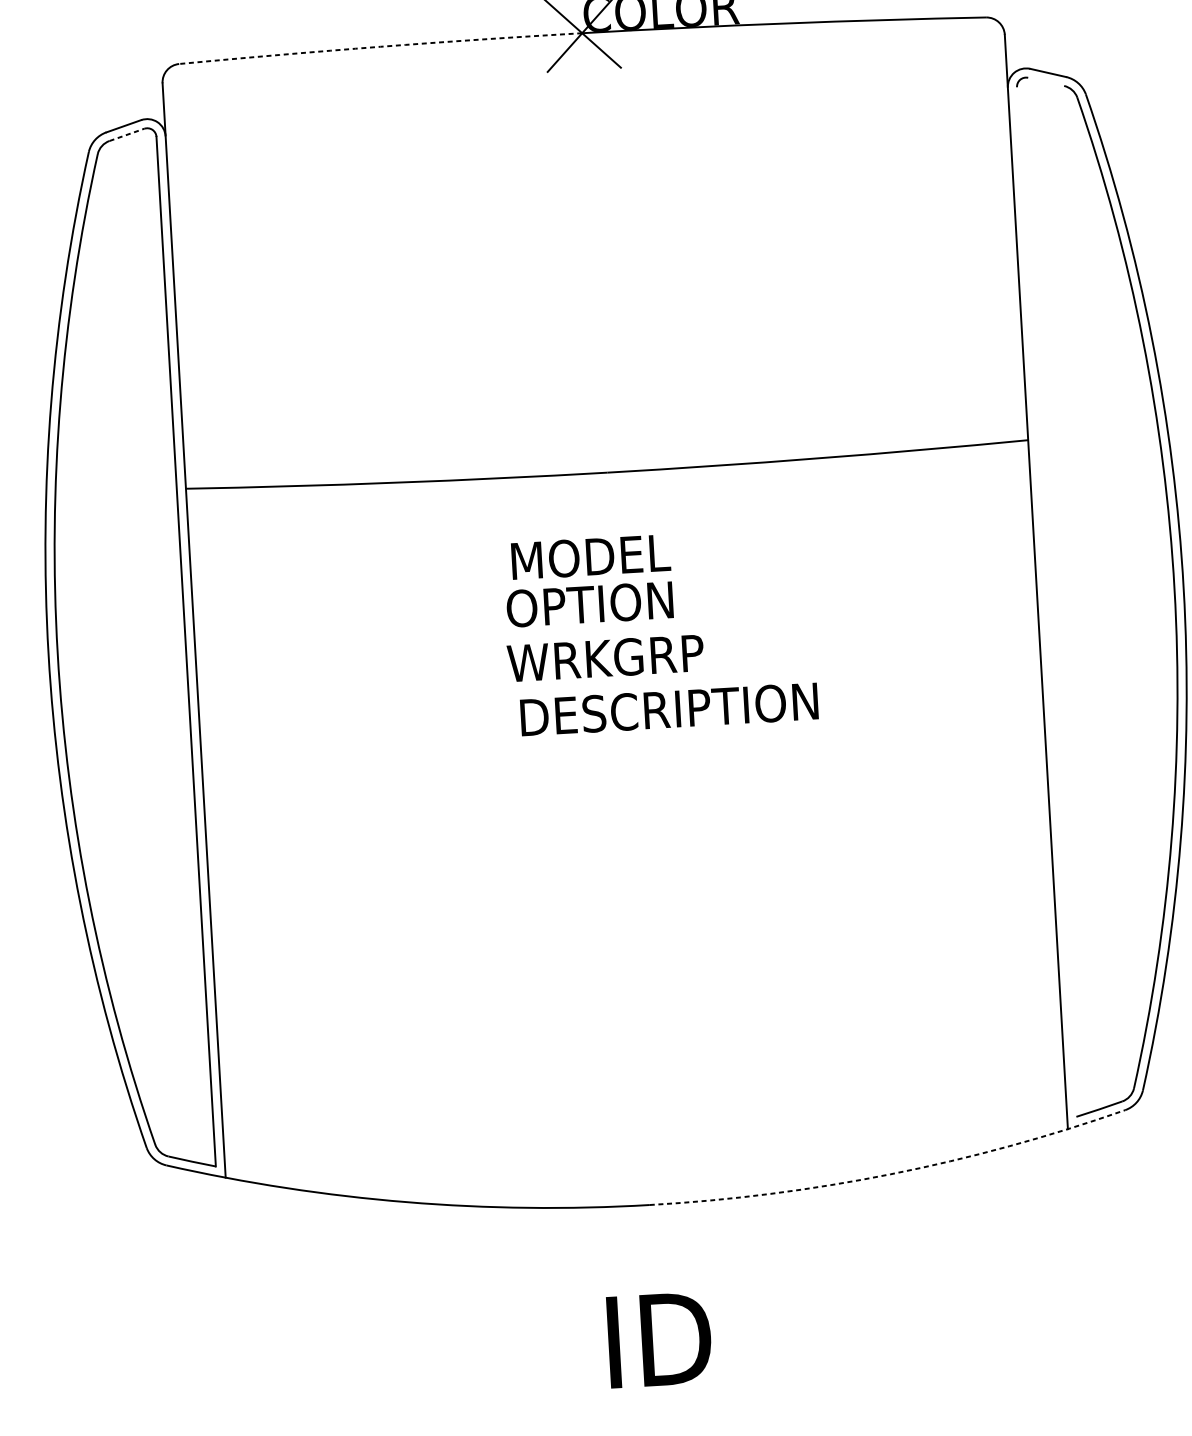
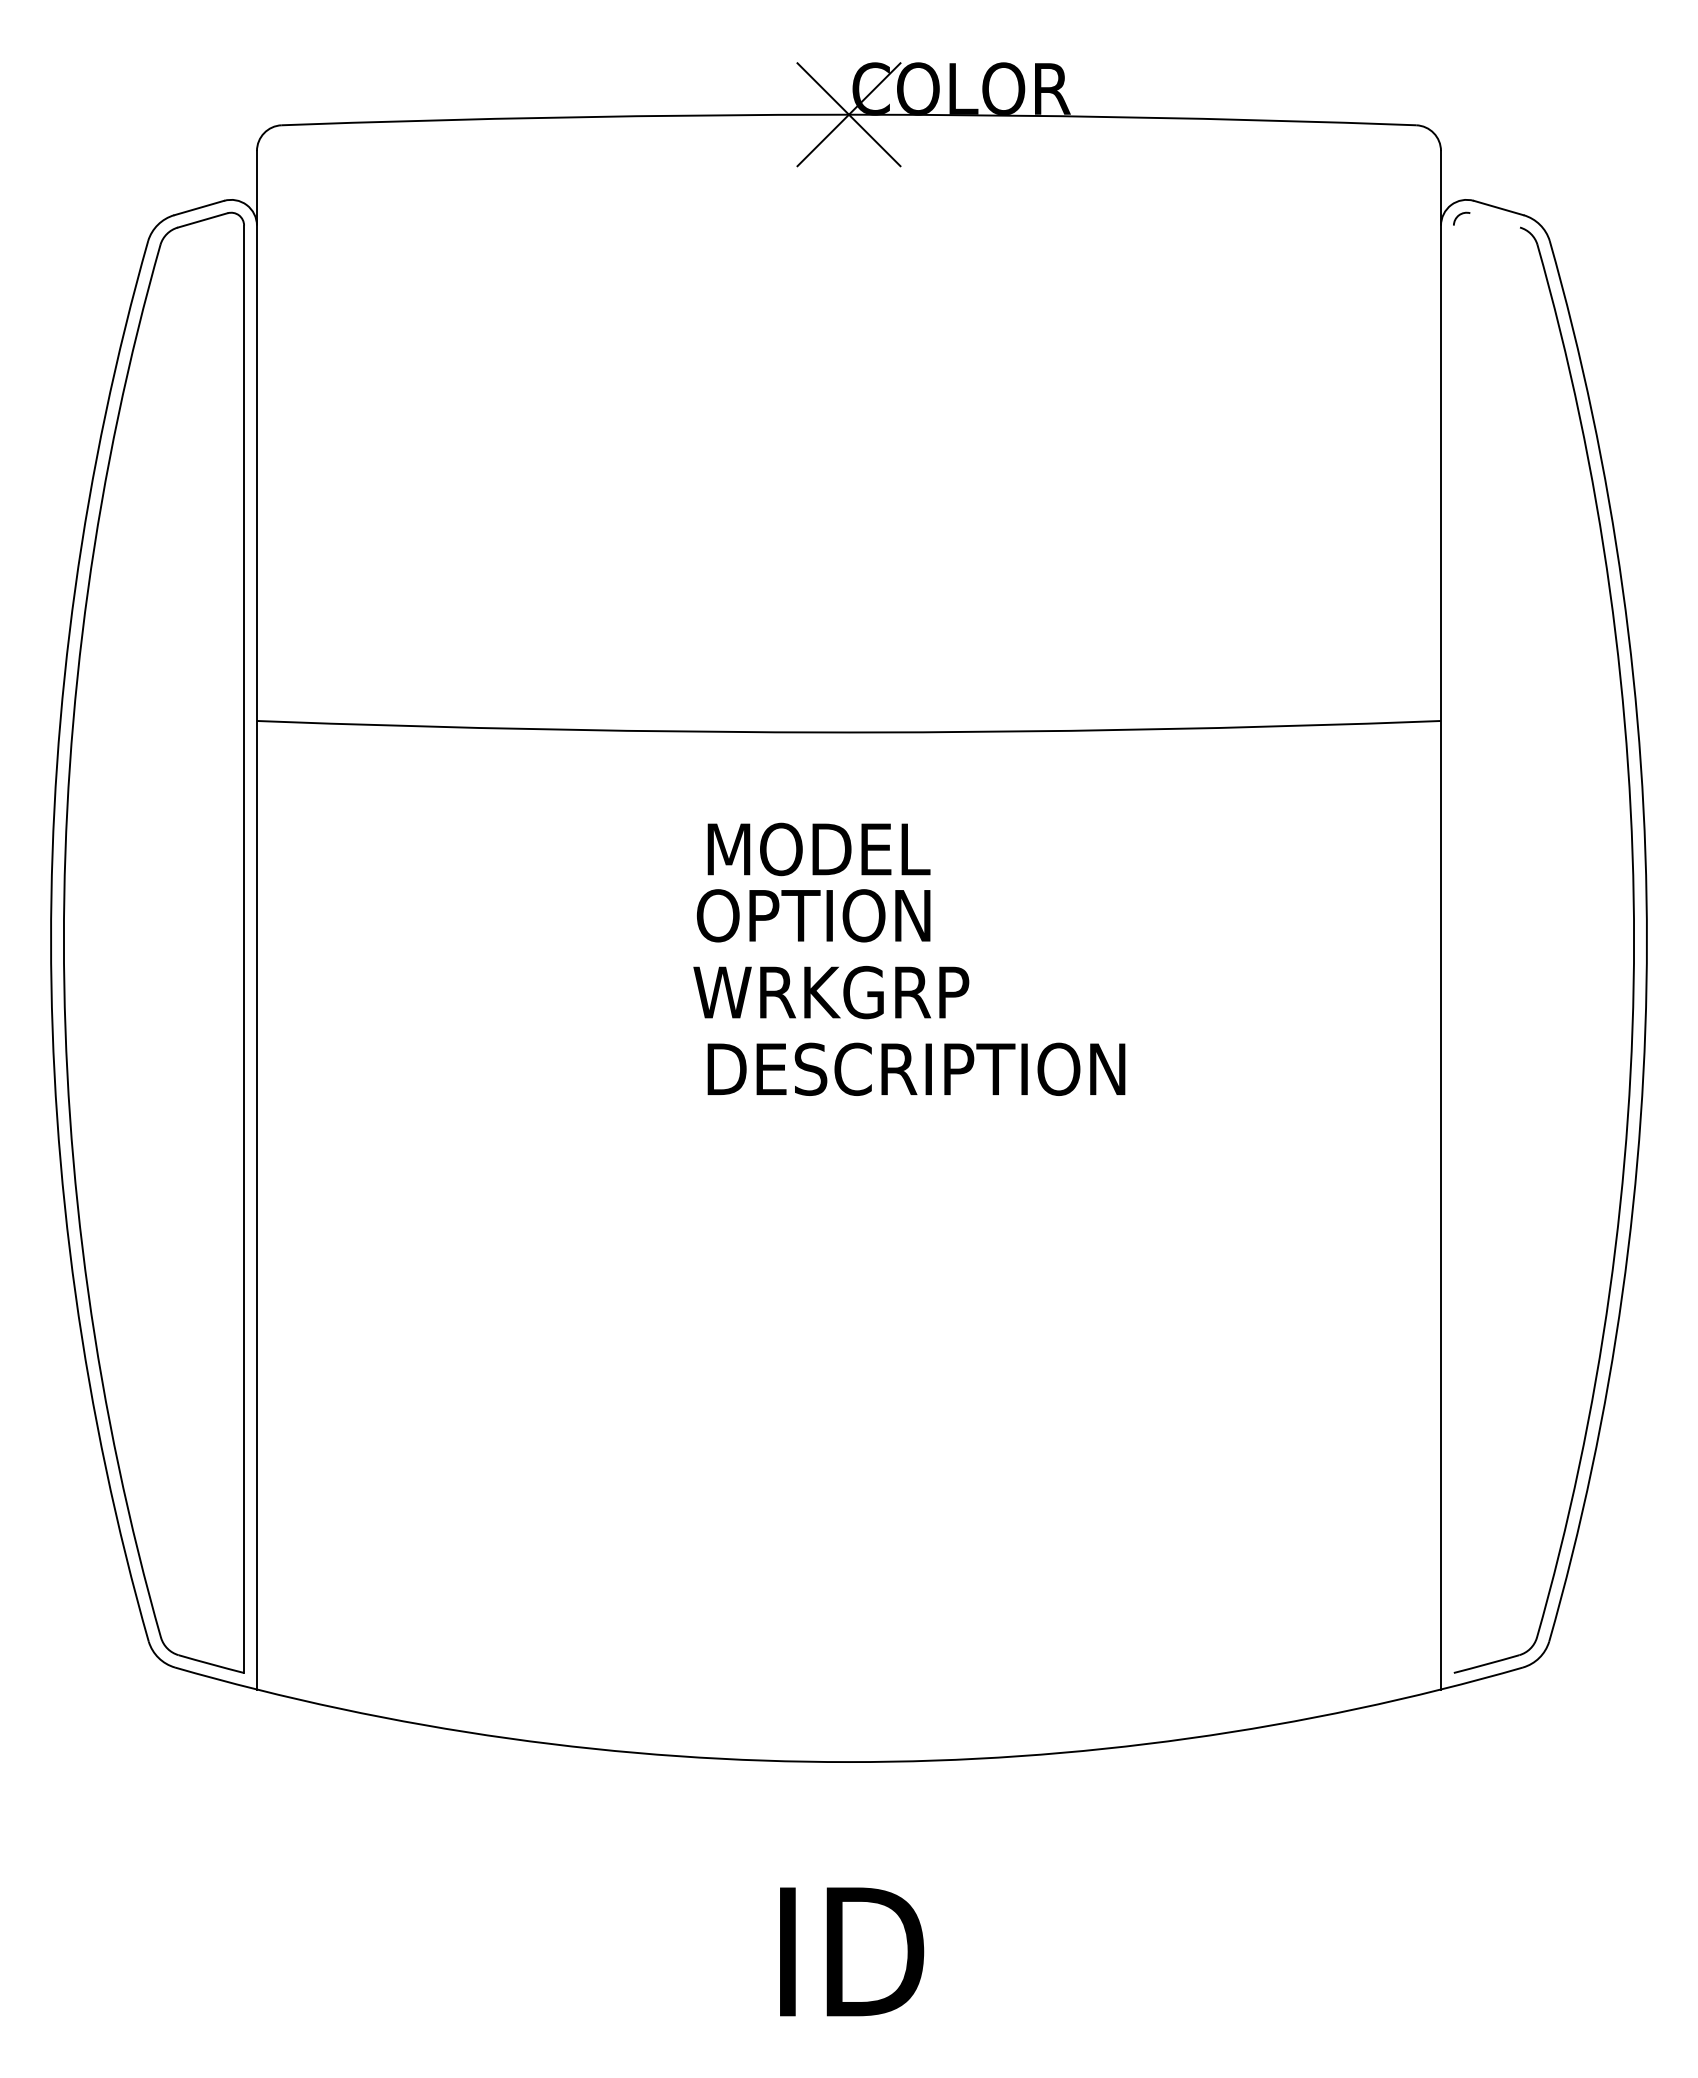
arc: (380, 46) -> (565, 117), dashed -> solid
line: (126, 134) -> (202, 220), dashed -> solid
arc: (891, 1174) -> (1189, 1738), dashed -> solid

